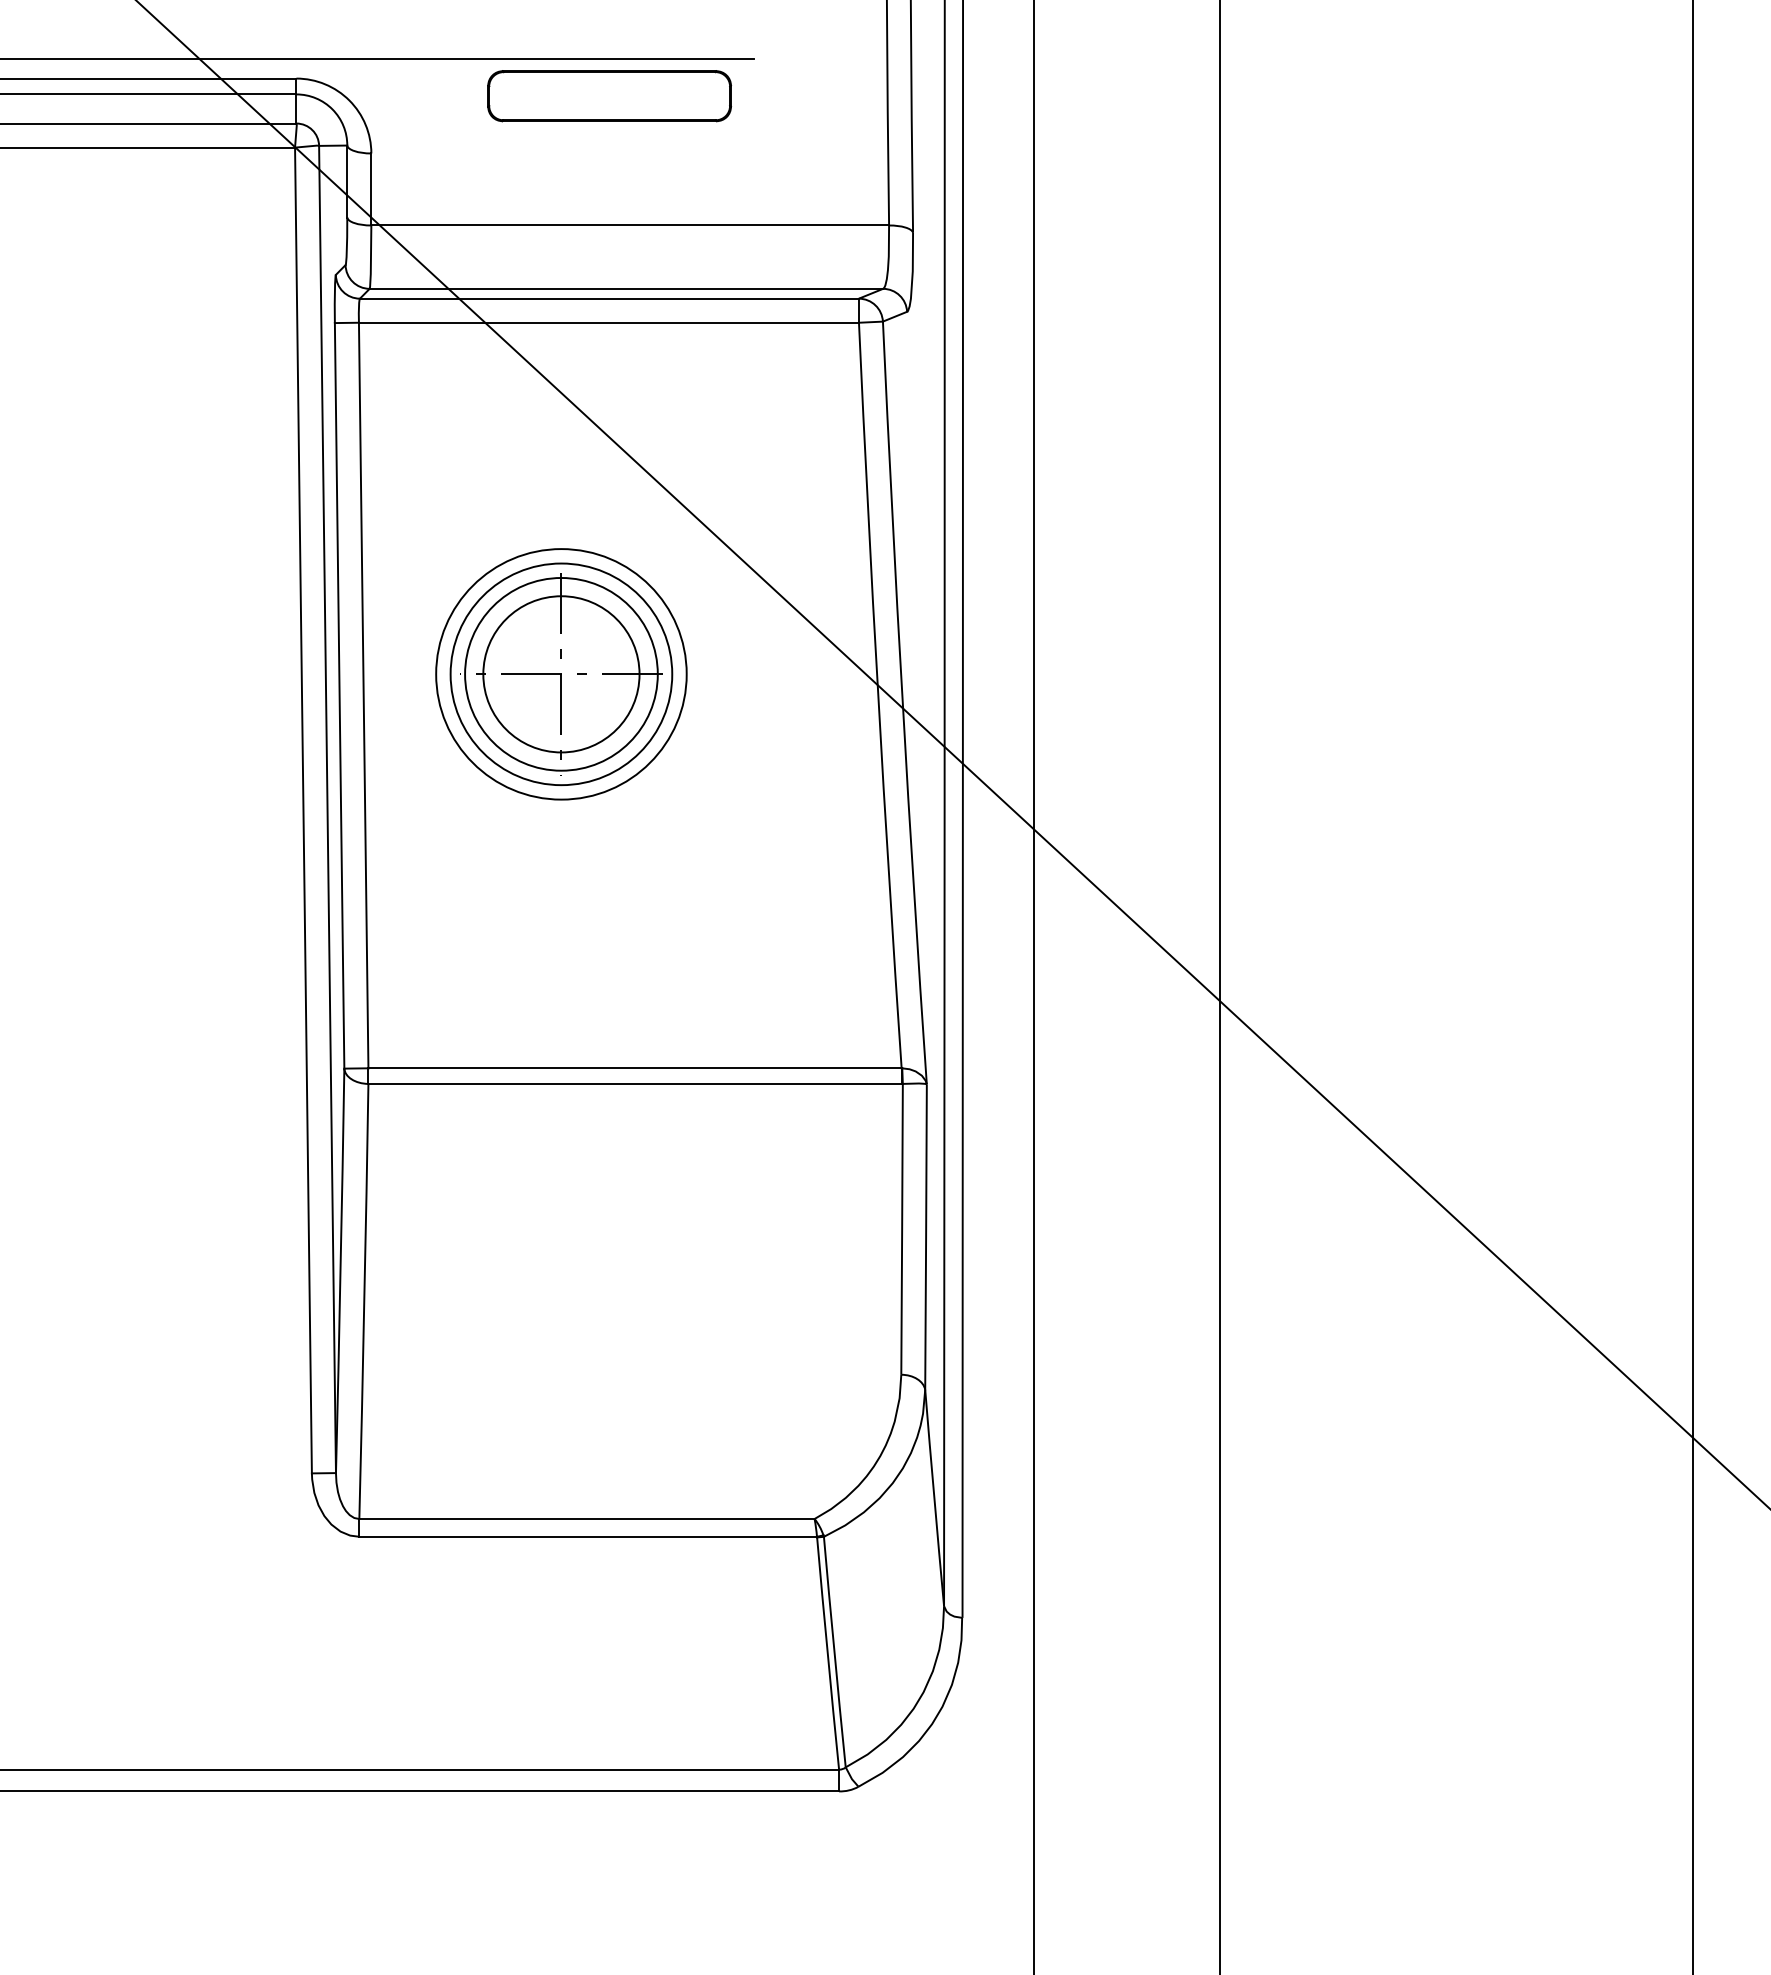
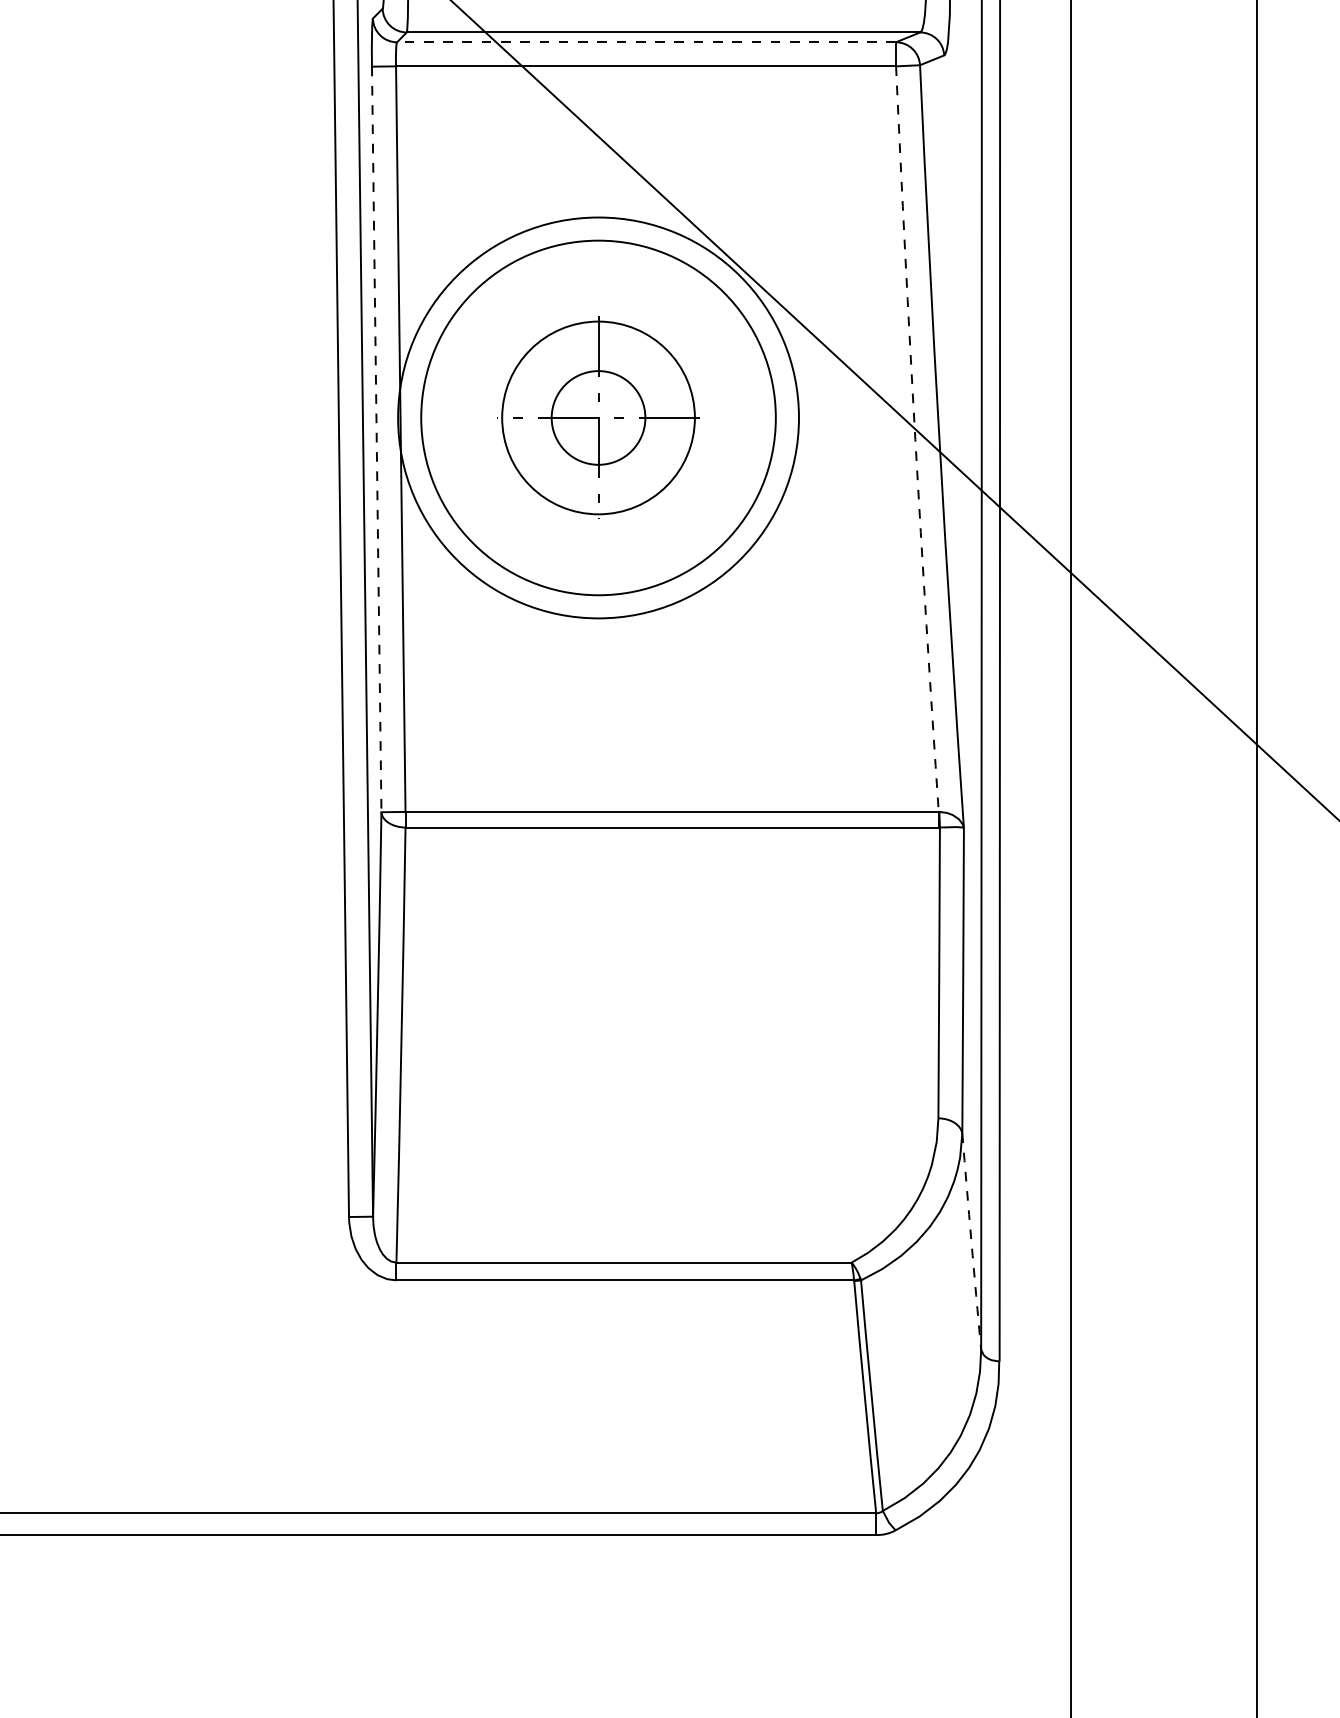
line: (608, 298) -> (645, 42), solid -> dashed
circle: (561, 674) -> (598, 418), size x0.6
circle: (561, 674) -> (598, 418), size x1.6
circle: (561, 674) -> (598, 418), size x1.6
line: (339, 695) -> (376, 439), solid -> dashed
arc: (878, 695) -> (915, 439), solid -> dashed
arc: (934, 1498) -> (971, 1242), solid -> dashed

